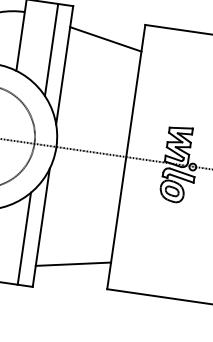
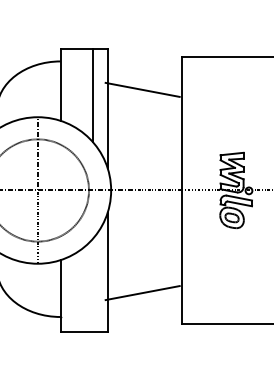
line: (105, 38) -> (142, 89), moved
line: (24, 238) -> (92, 285), removed
line: (73, 264) -> (142, 293), moved

